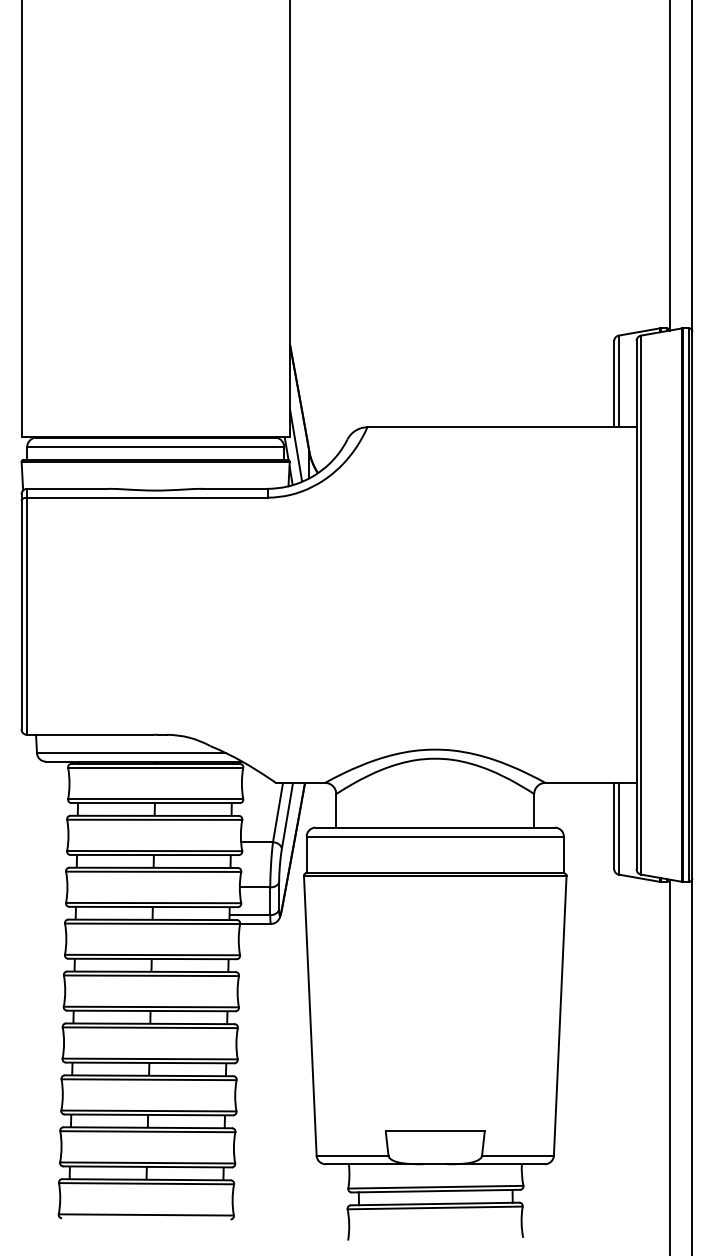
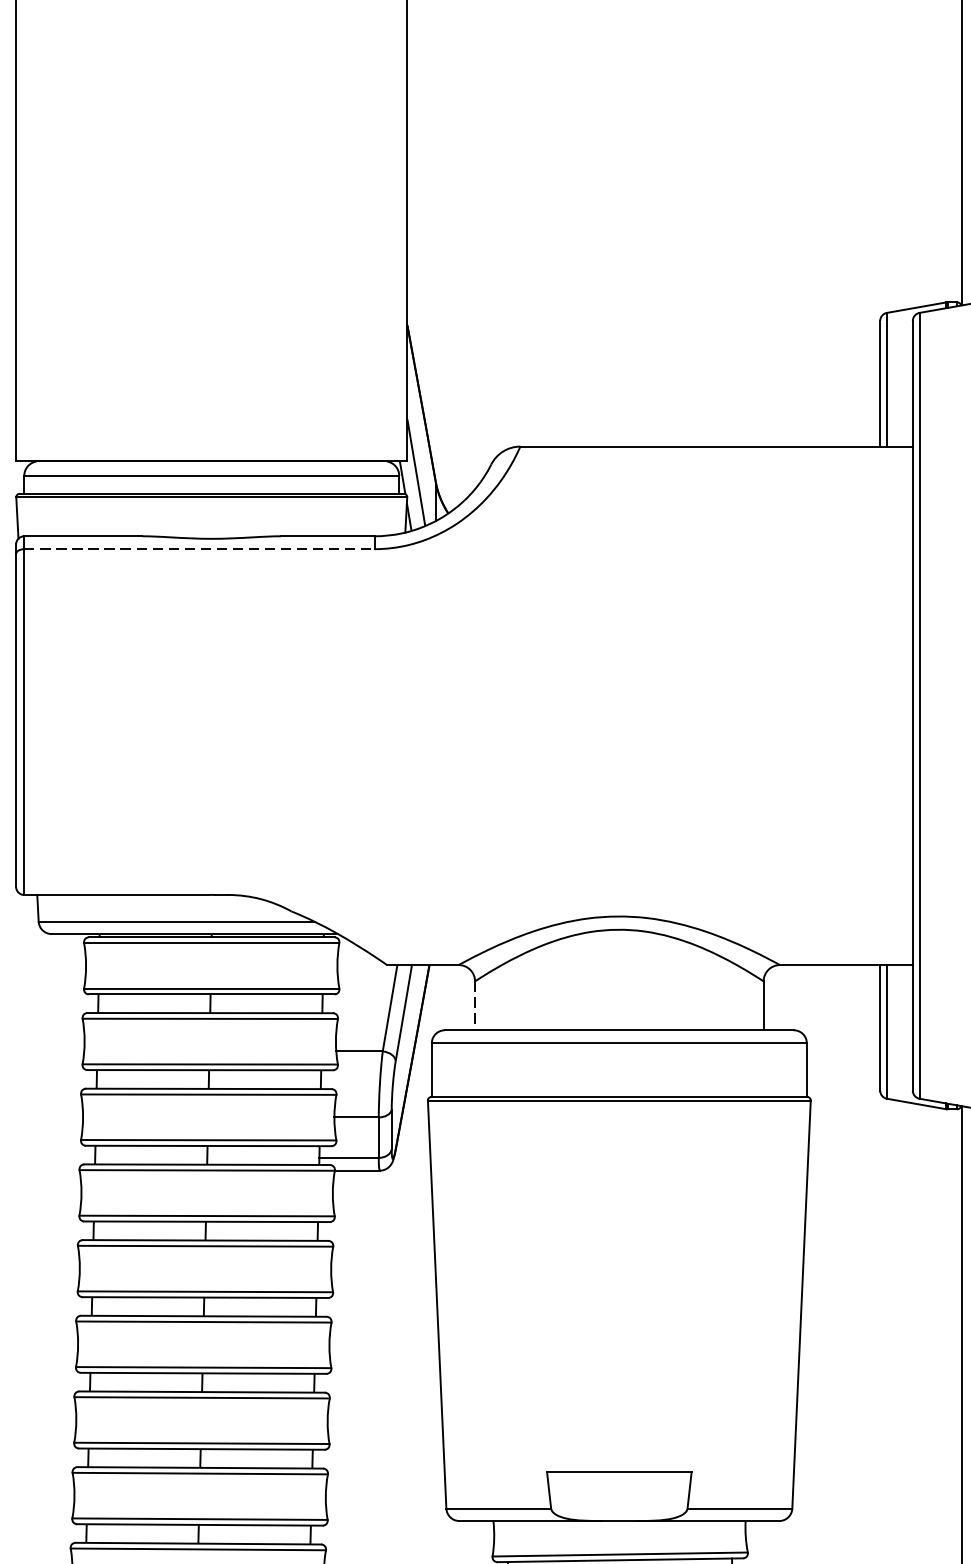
line: (147, 497) -> (199, 548), solid -> dashed
line: (336, 810) -> (475, 1005), solid -> dashed

